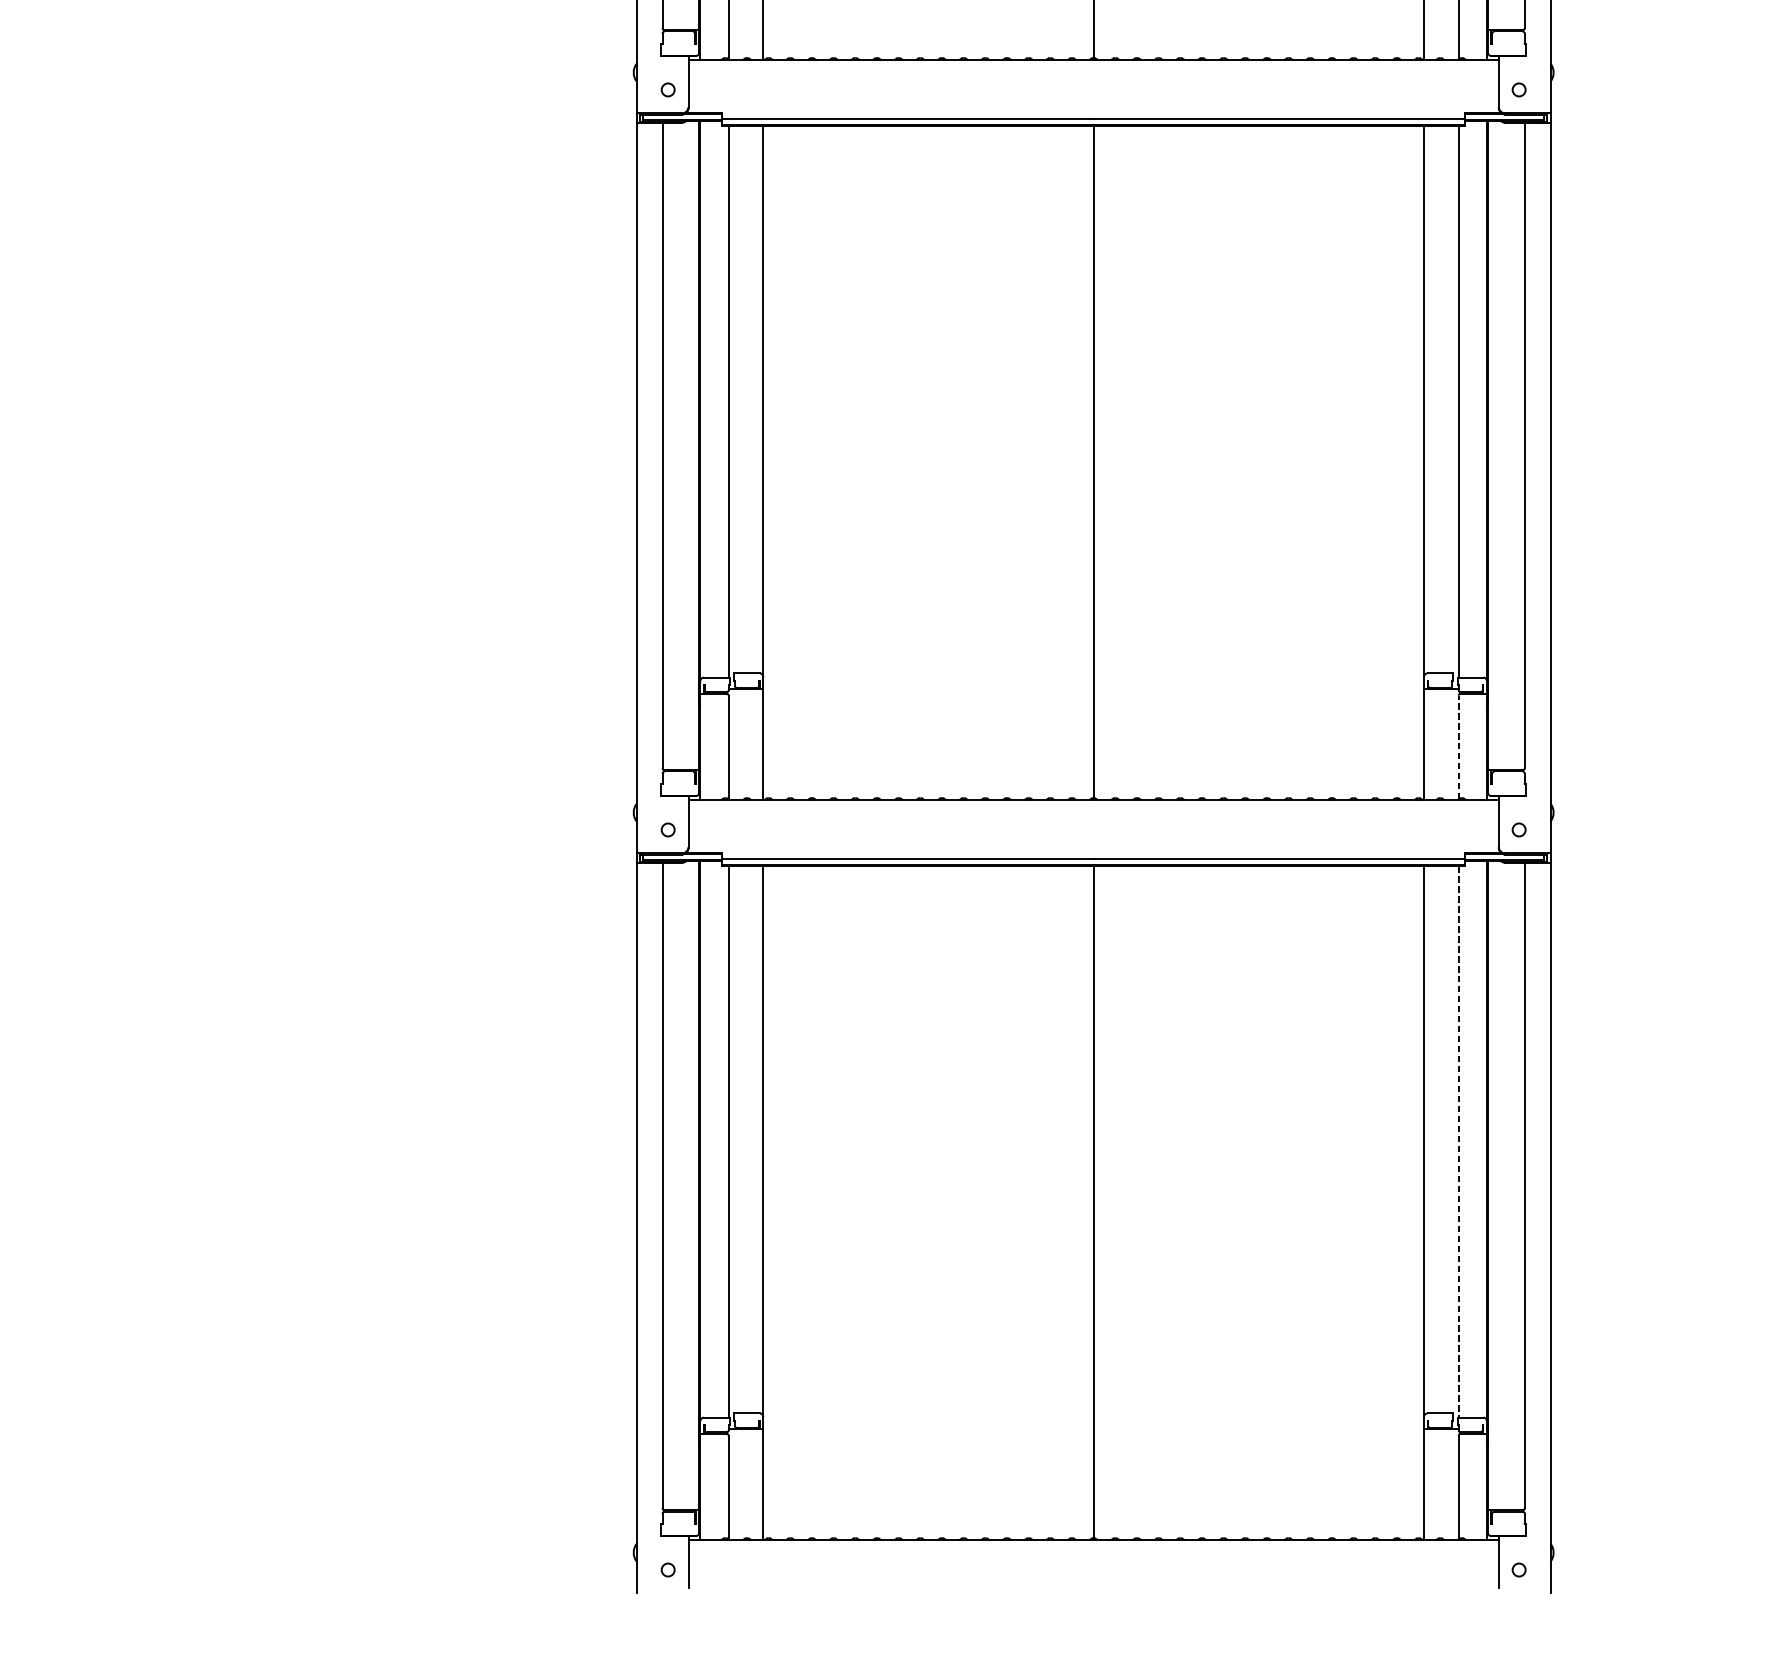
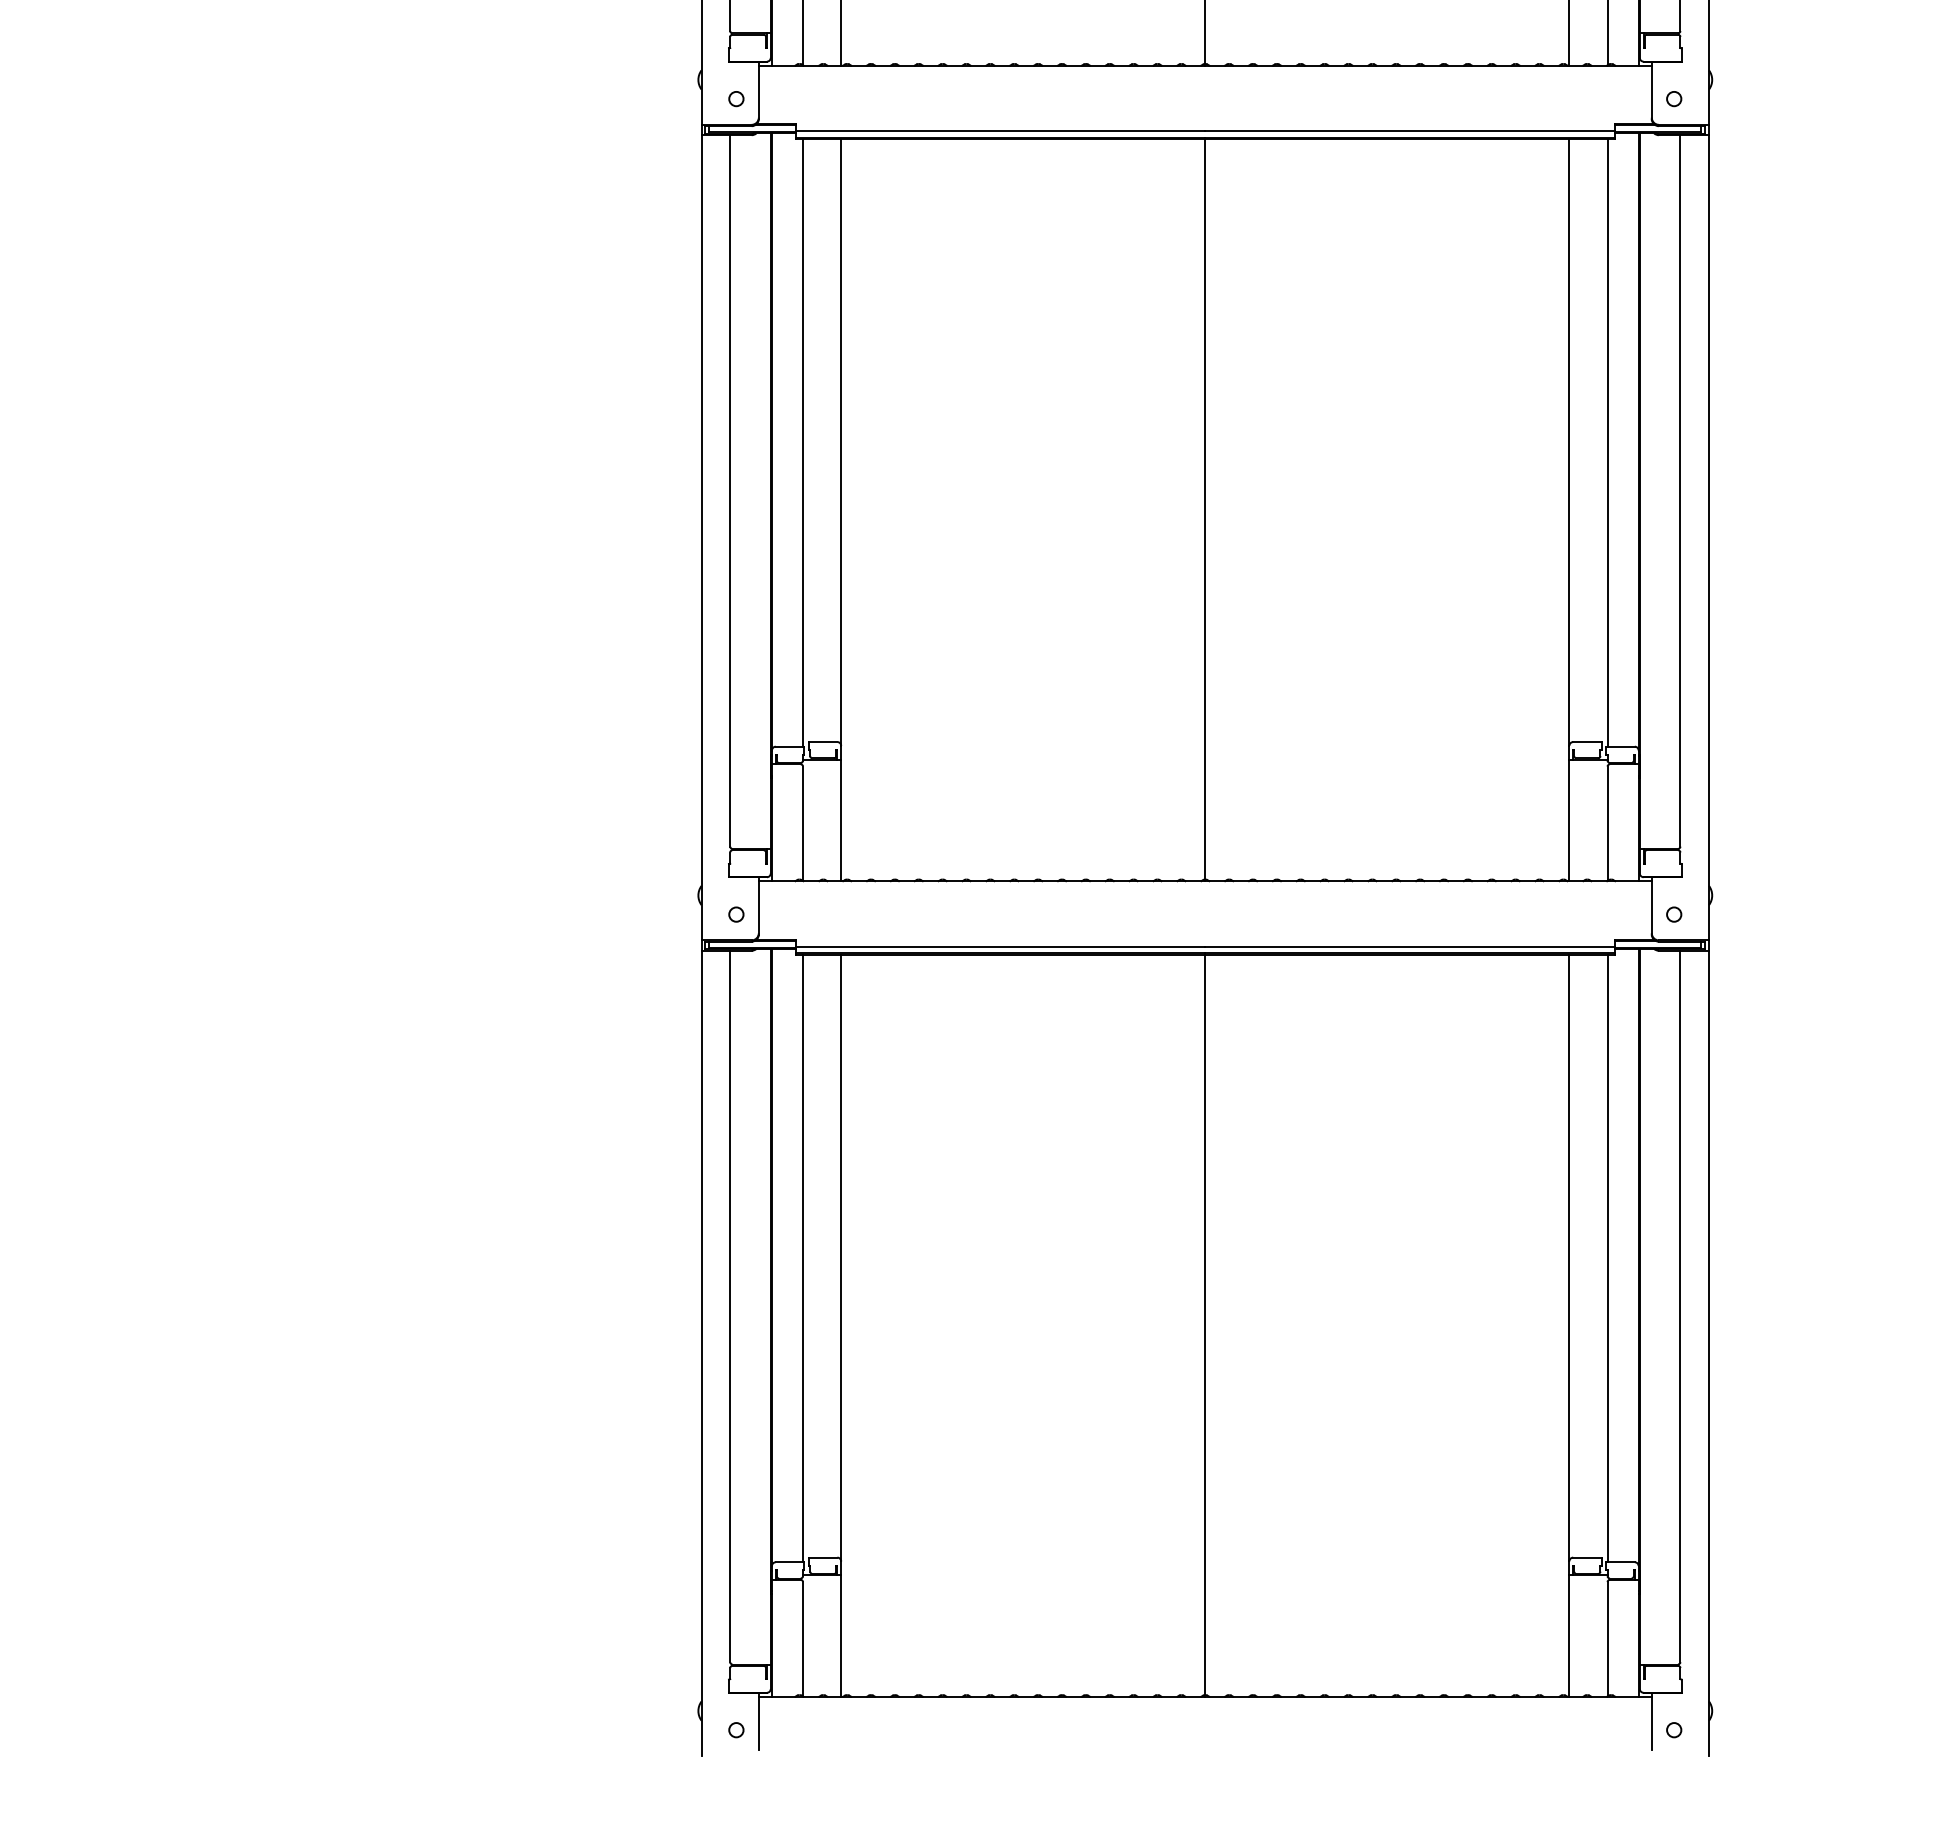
line: (1458, 747) -> (1607, 823), dashed -> solid
line: (1458, 1142) -> (1607, 1258), dashed -> solid

